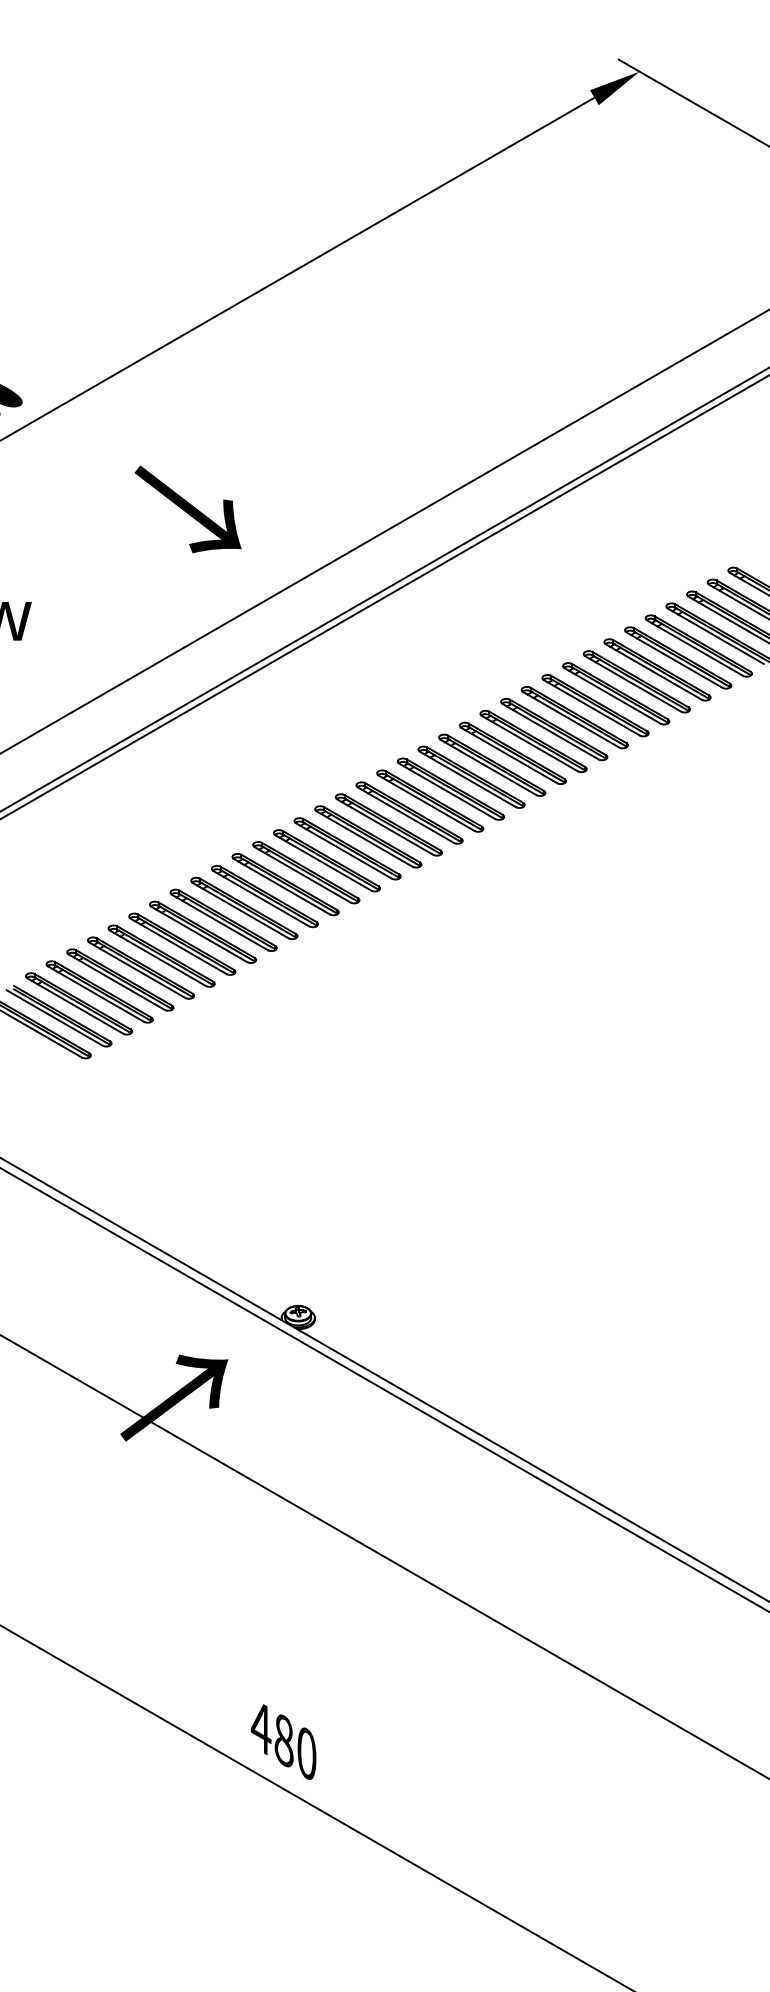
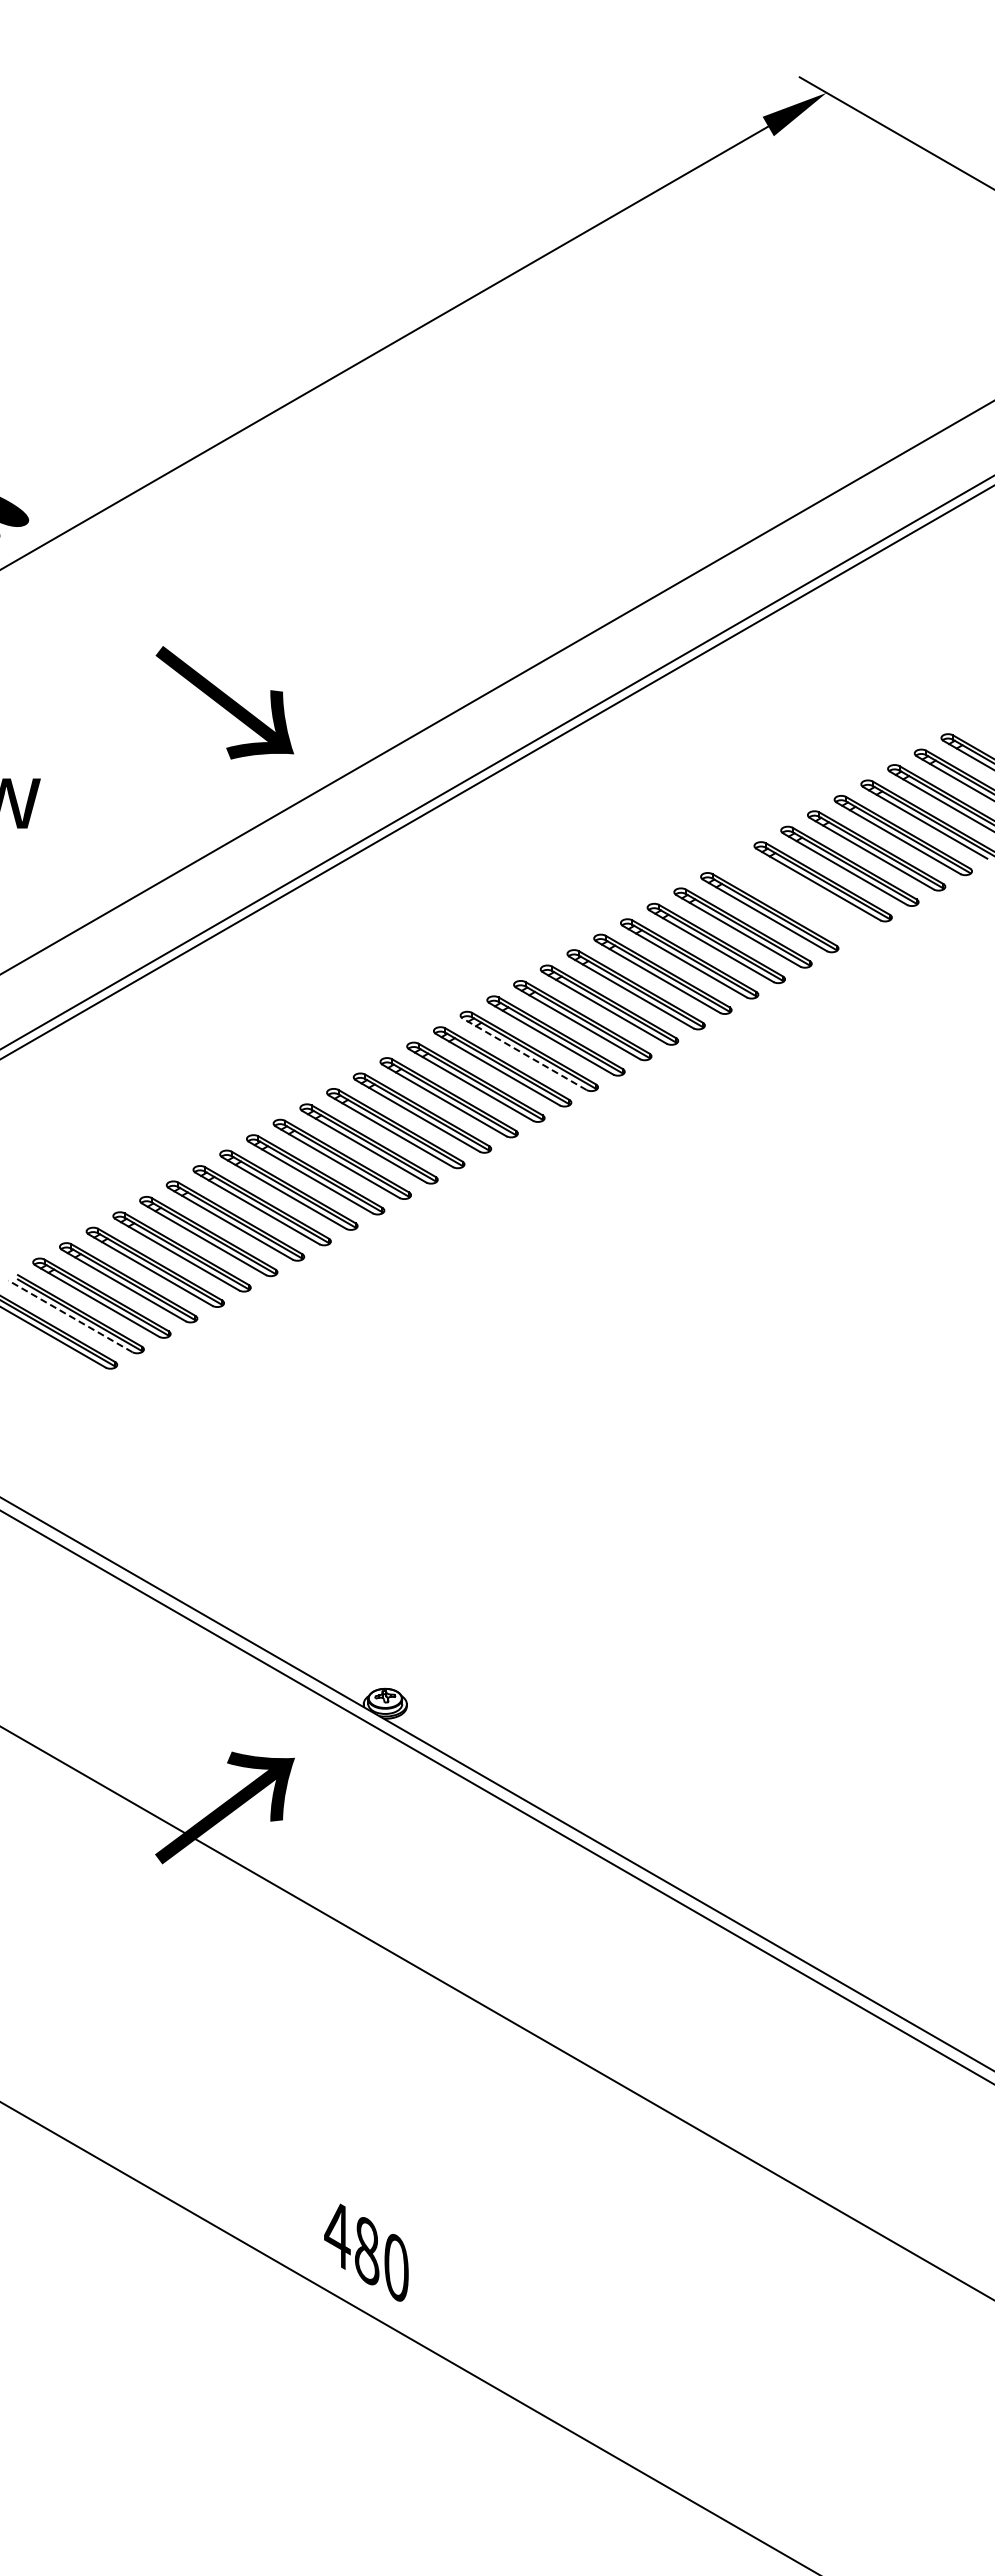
text: (187, 509) -> (224, 702), moved
part: (616, 693) -> (796, 896), removed
line: (405, 815) -> (524, 1054), solid -> dashed
line: (54, 1018) -> (70, 1316), solid -> dashed

